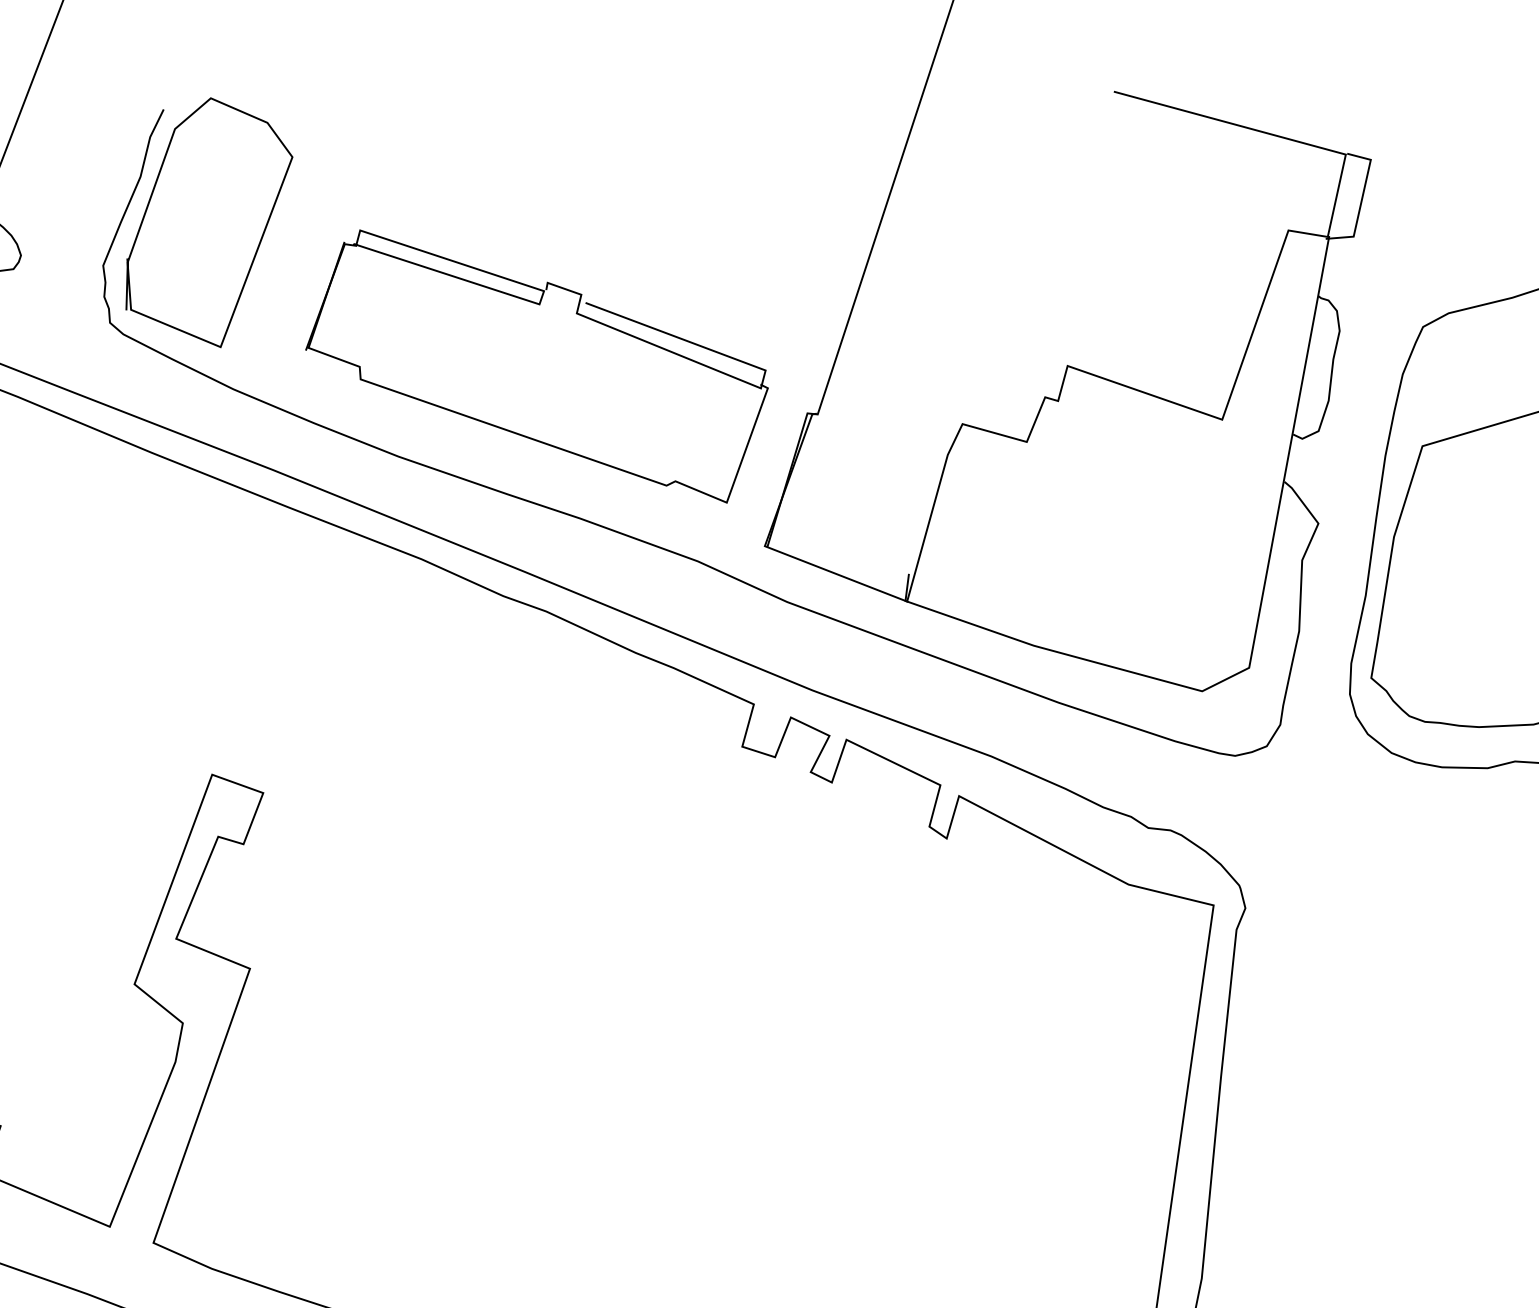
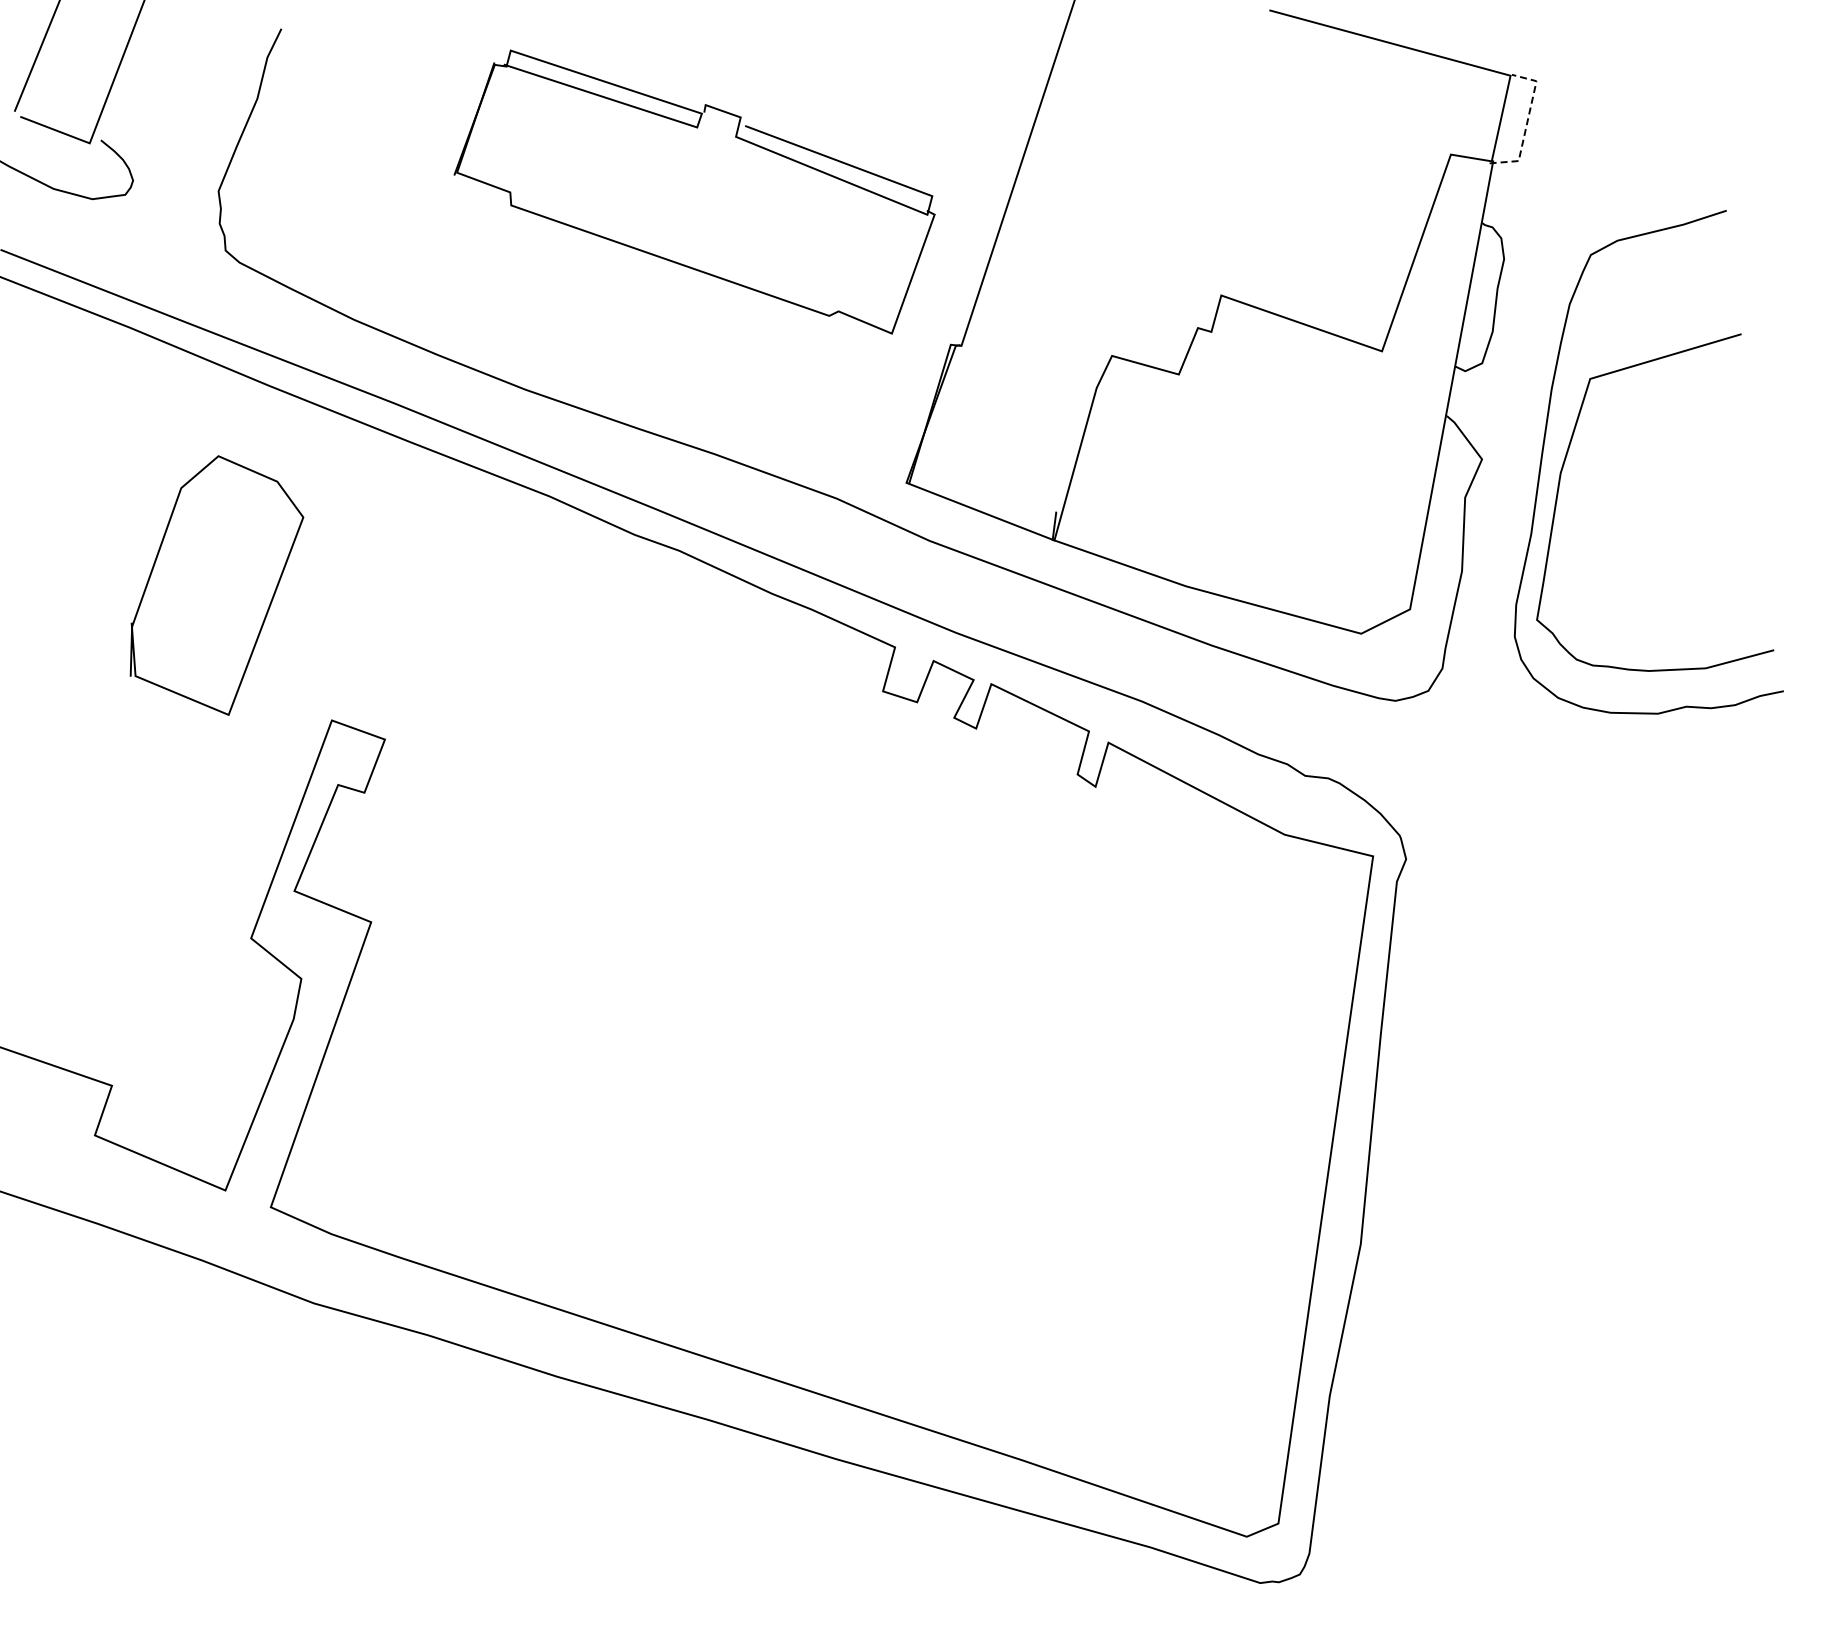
line: (1362, 200) -> (1527, 123), solid -> dashed
curve: (259, 239) -> (269, 603), moved
part: (536, 365) -> (694, 191), moved

